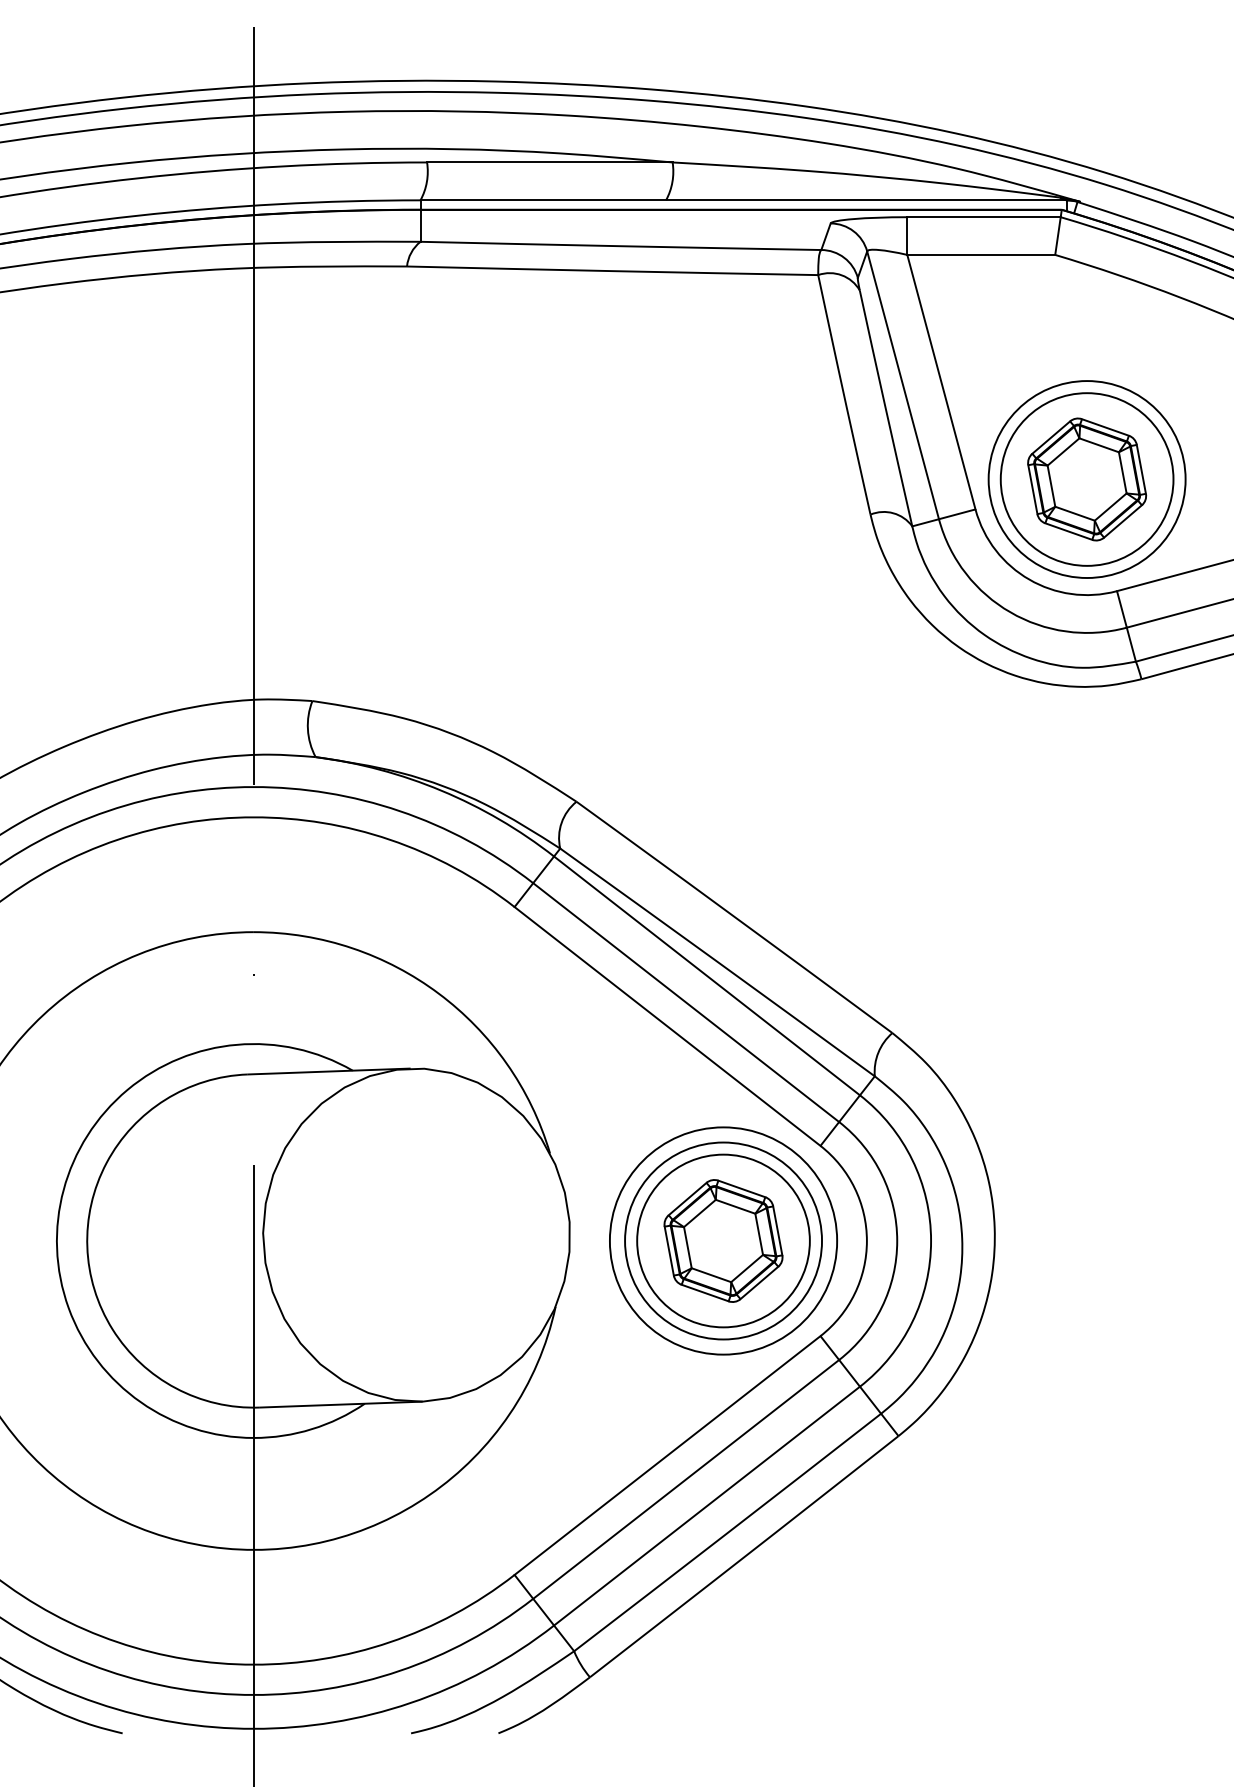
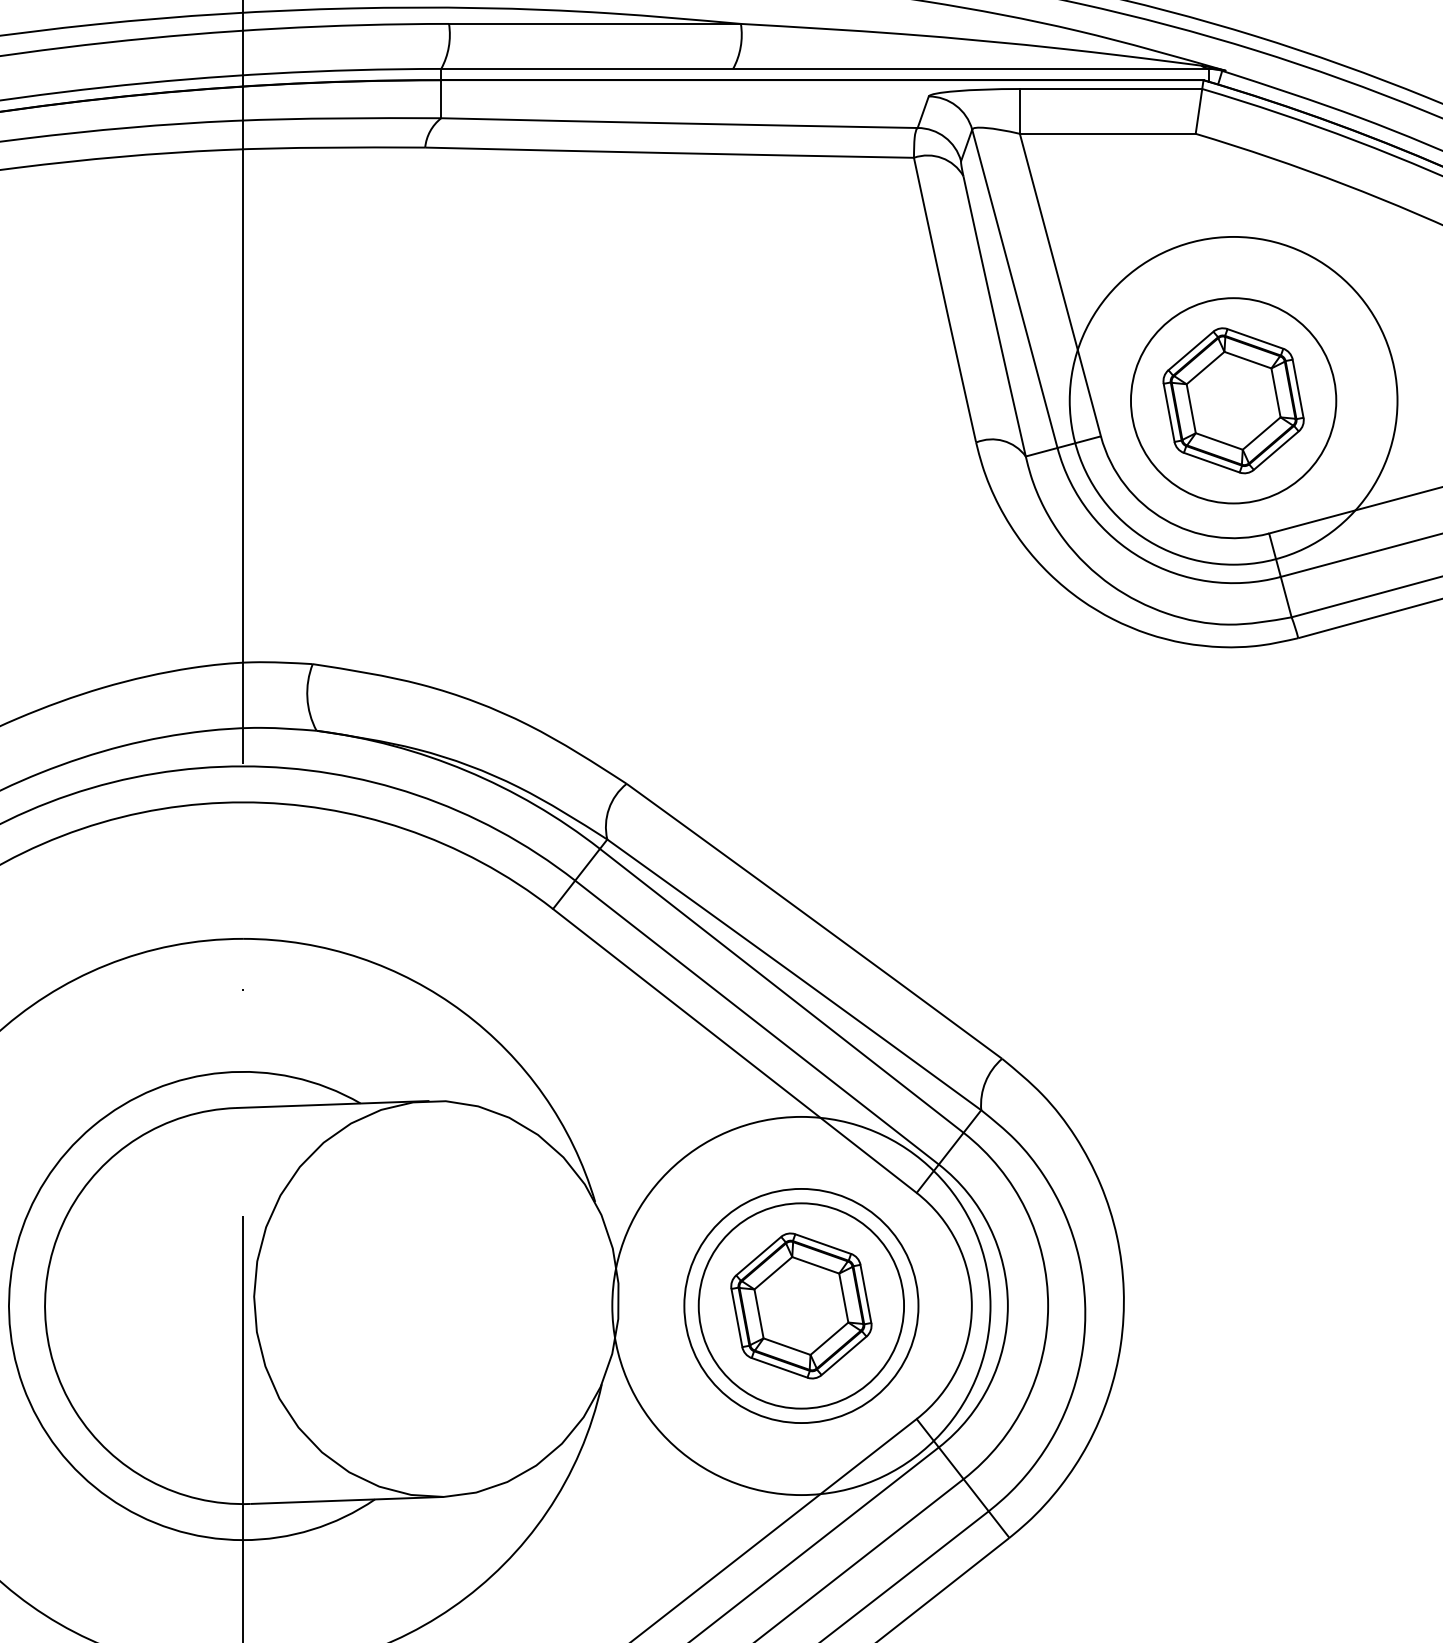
circle: (1086, 479) -> (1232, 400), size x1.4
circle: (723, 1240) -> (801, 1305), size x1.4

